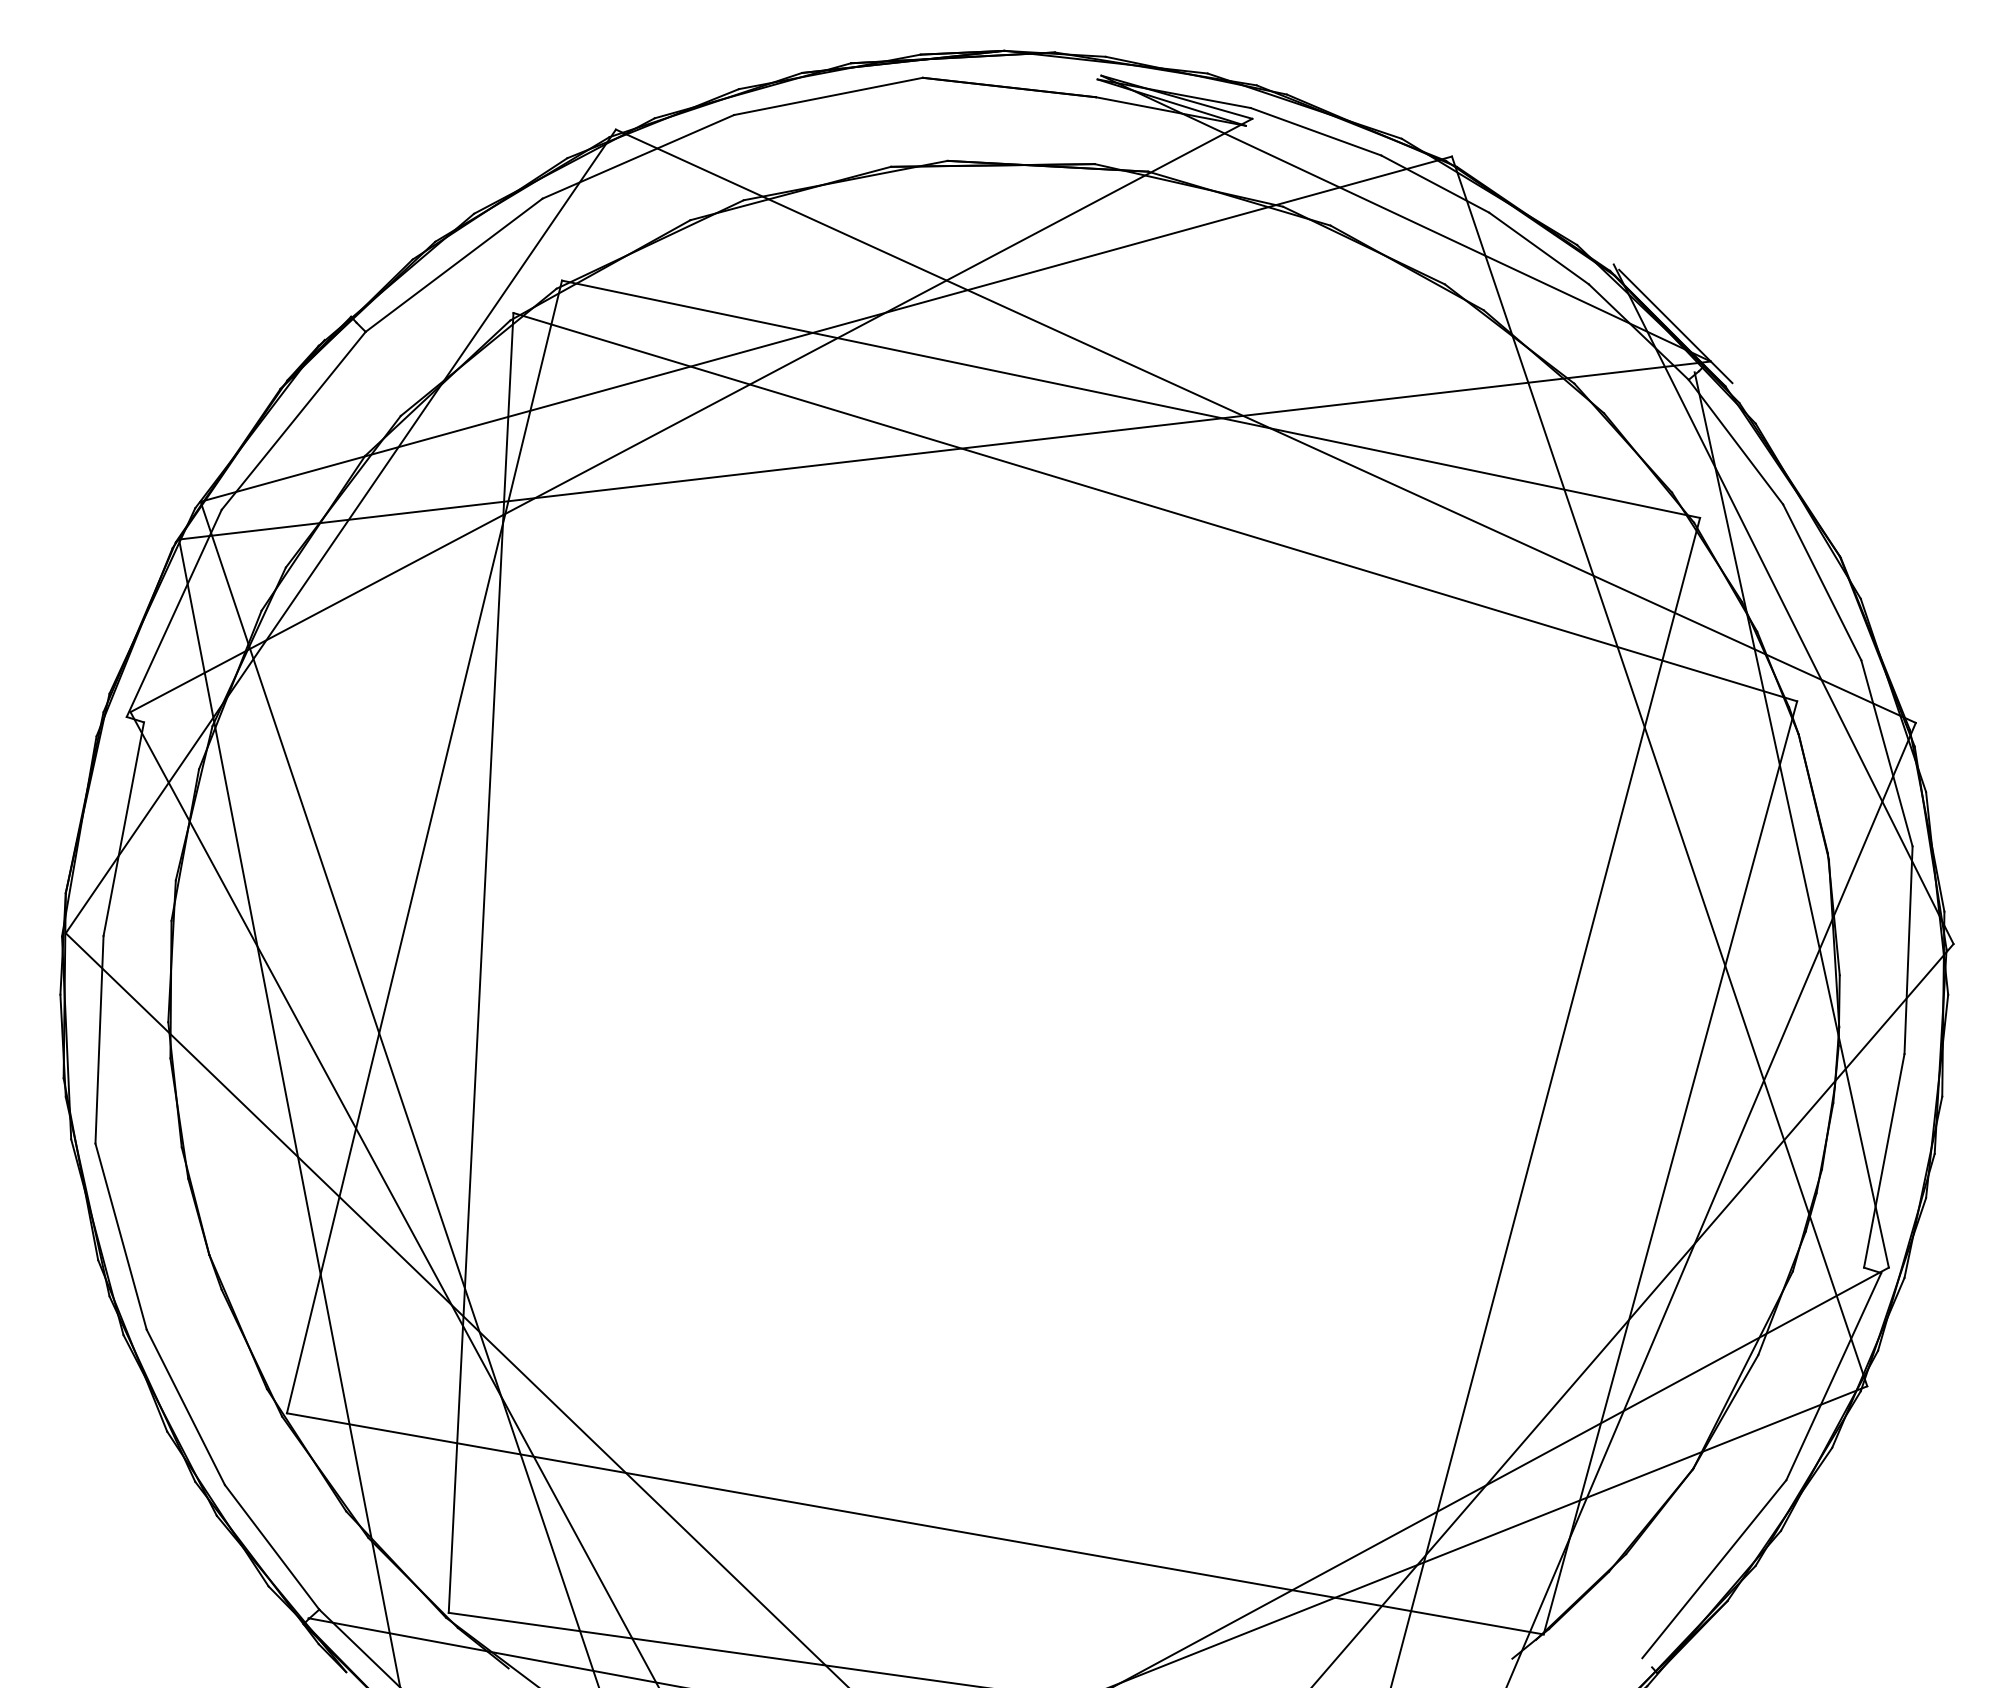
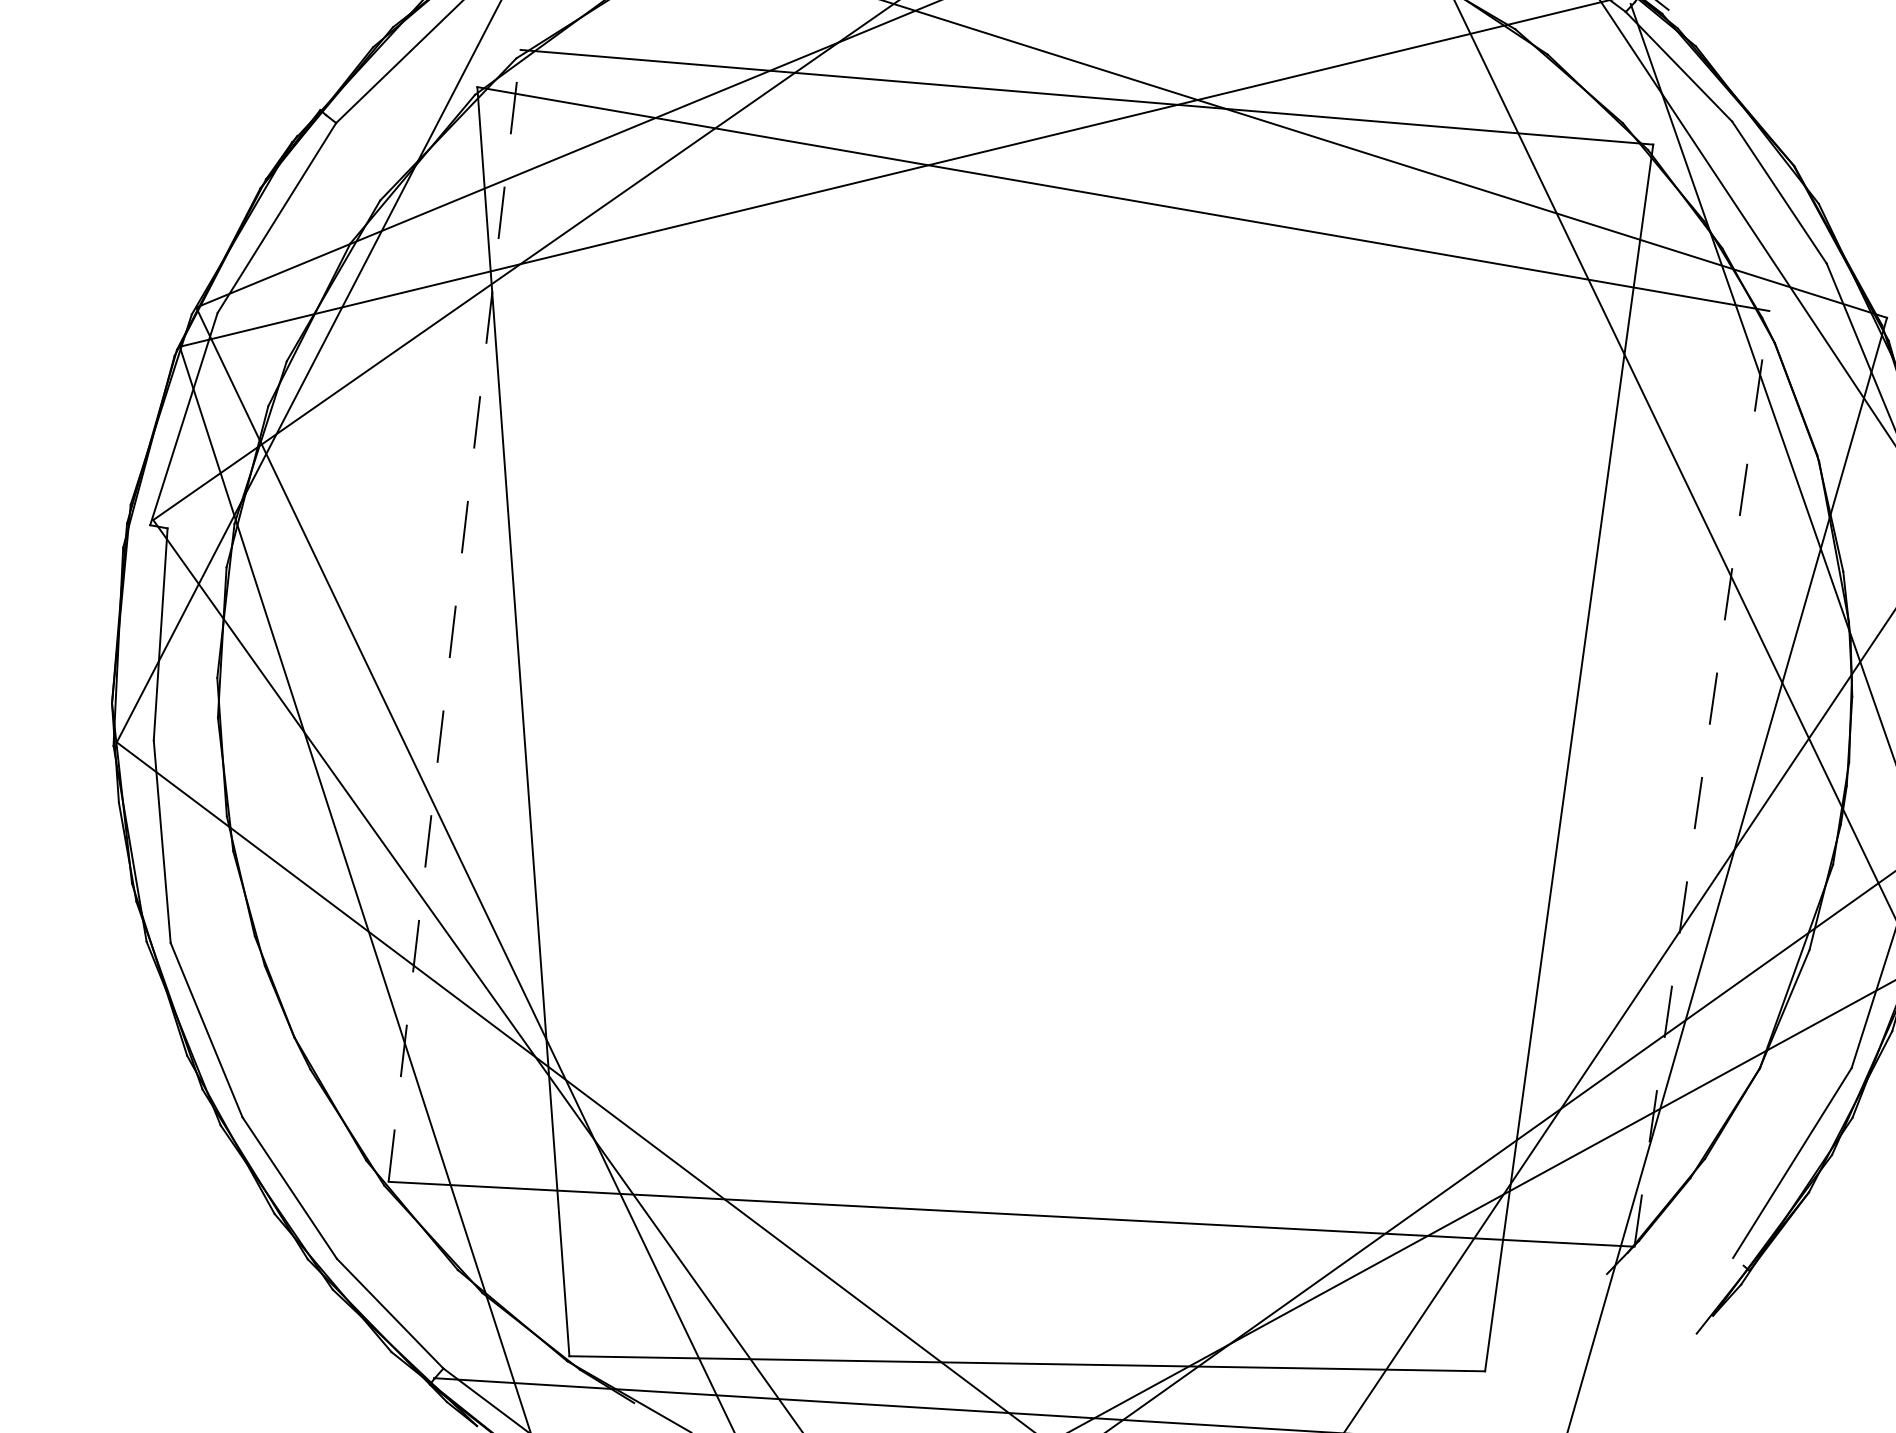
line: (424, 846) -> (454, 615), solid -> dashed
line: (1670, 1167) -> (1701, 778), solid -> dashed

